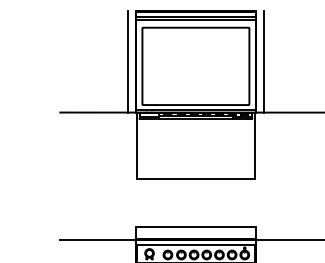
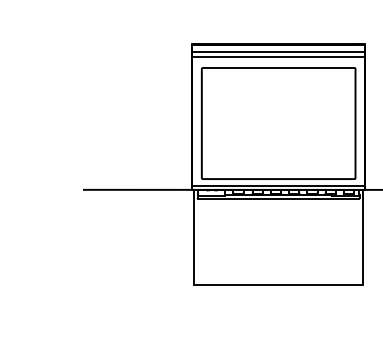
line: (127, 61) -> (180, 116), removed
line: (263, 61) -> (375, 116), removed

